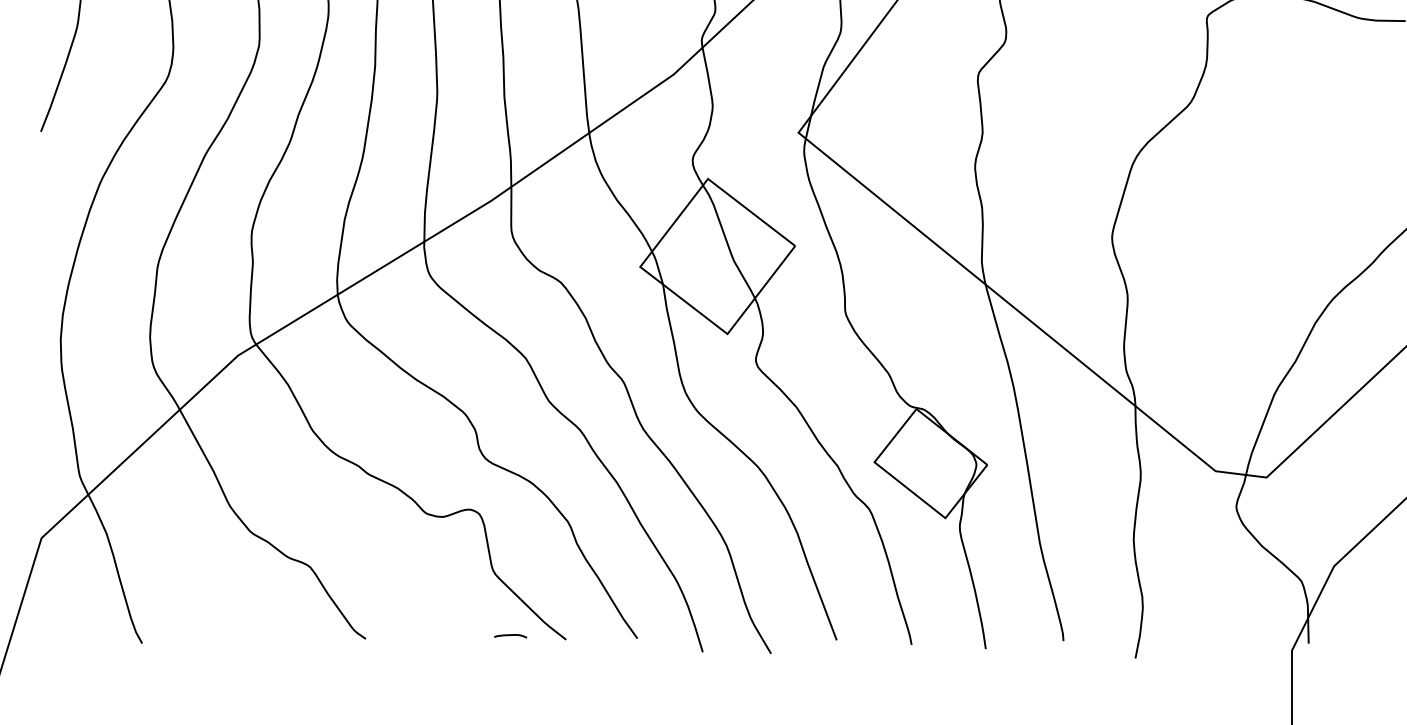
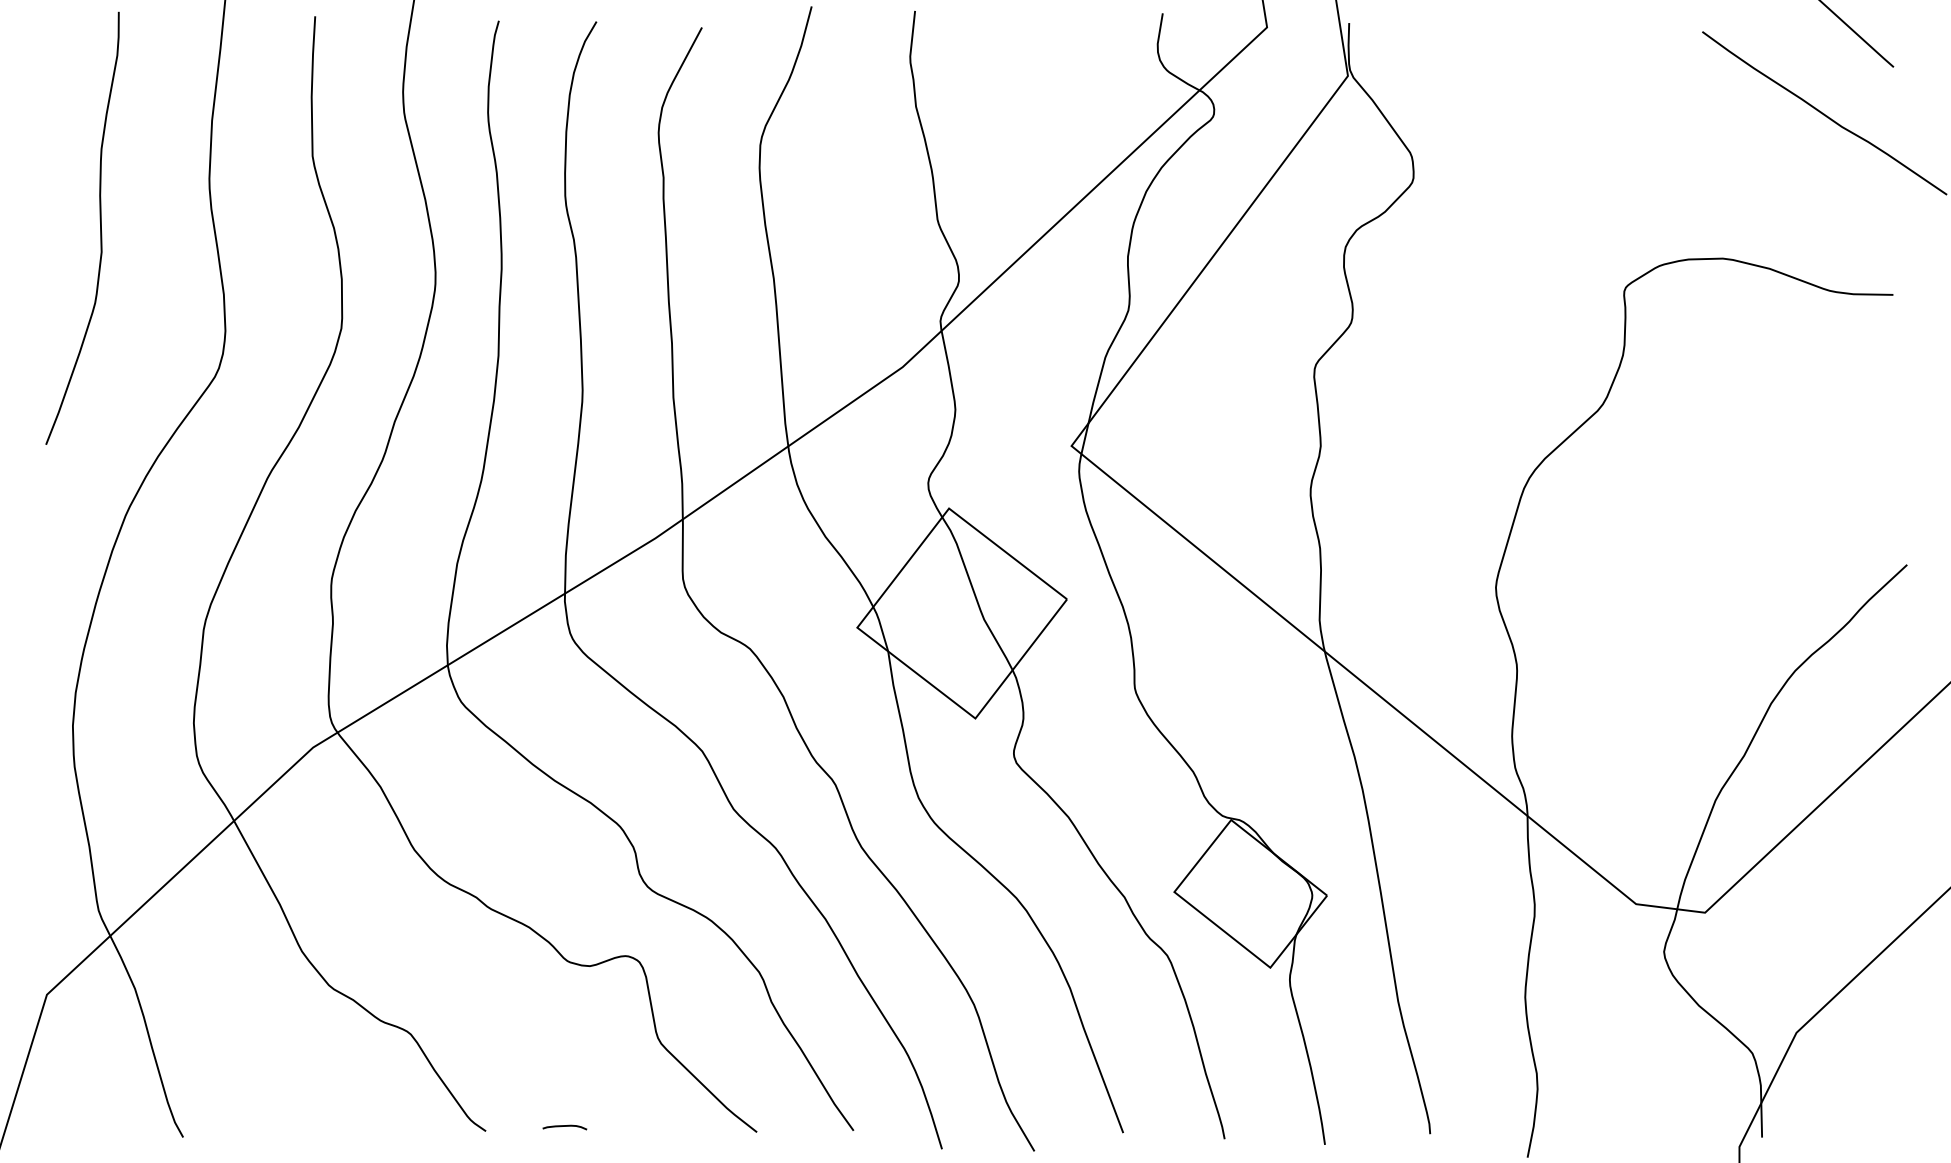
curve: (510, 635) -> (564, 1126), moved

